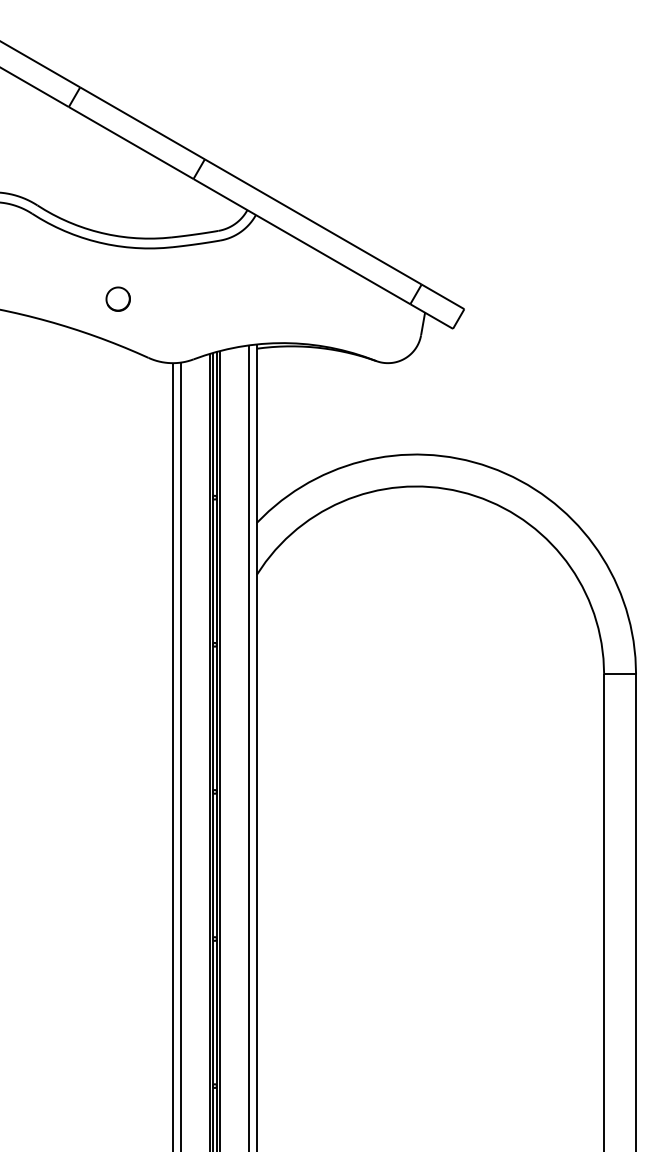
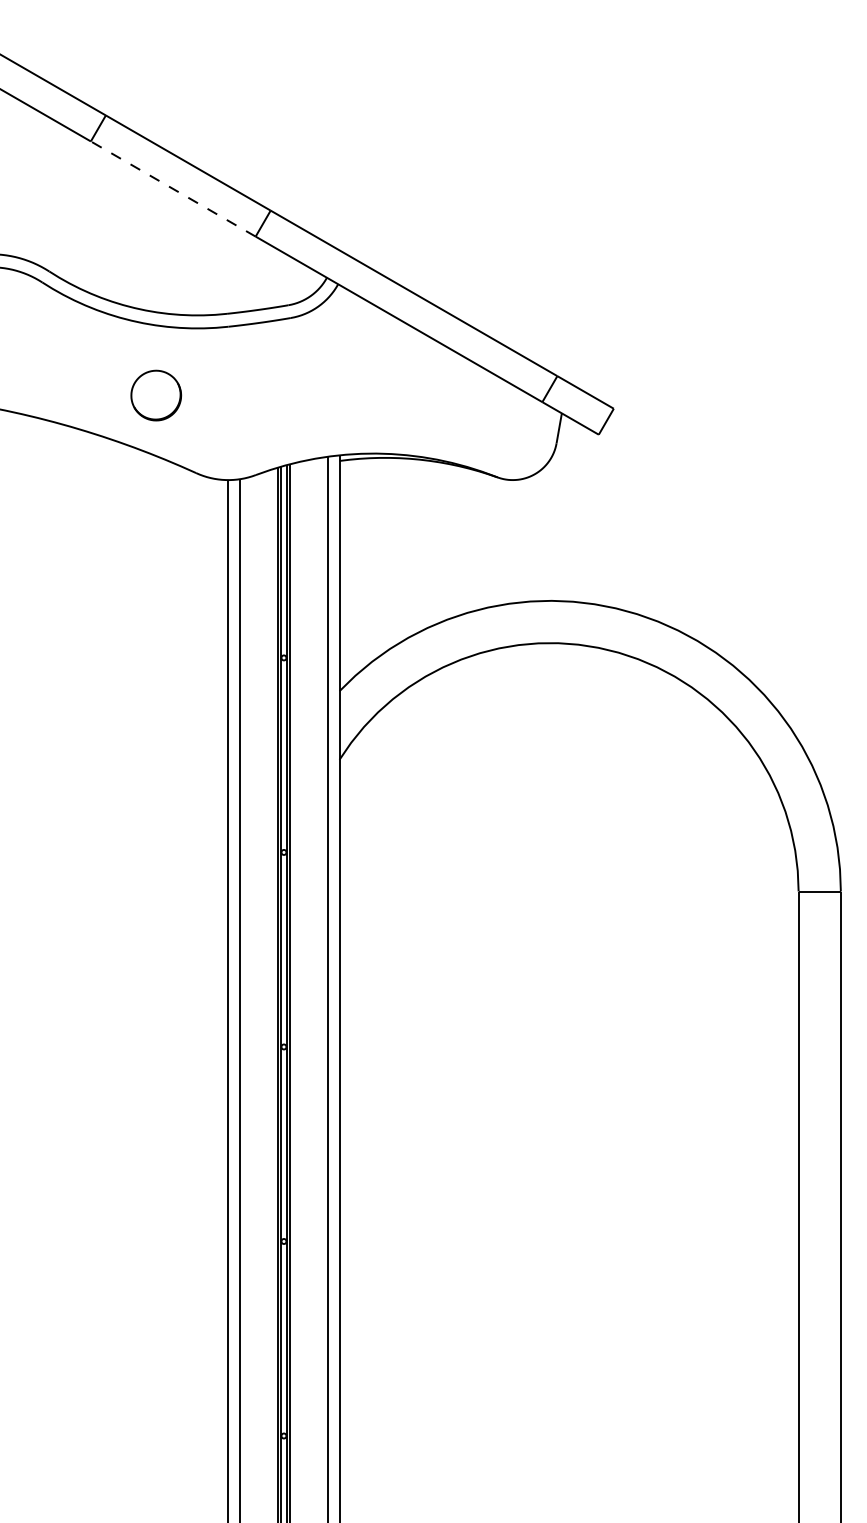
line: (130, 142) -> (172, 188), solid -> dashed
part: (117, 299) -> (155, 395), size x1.6

